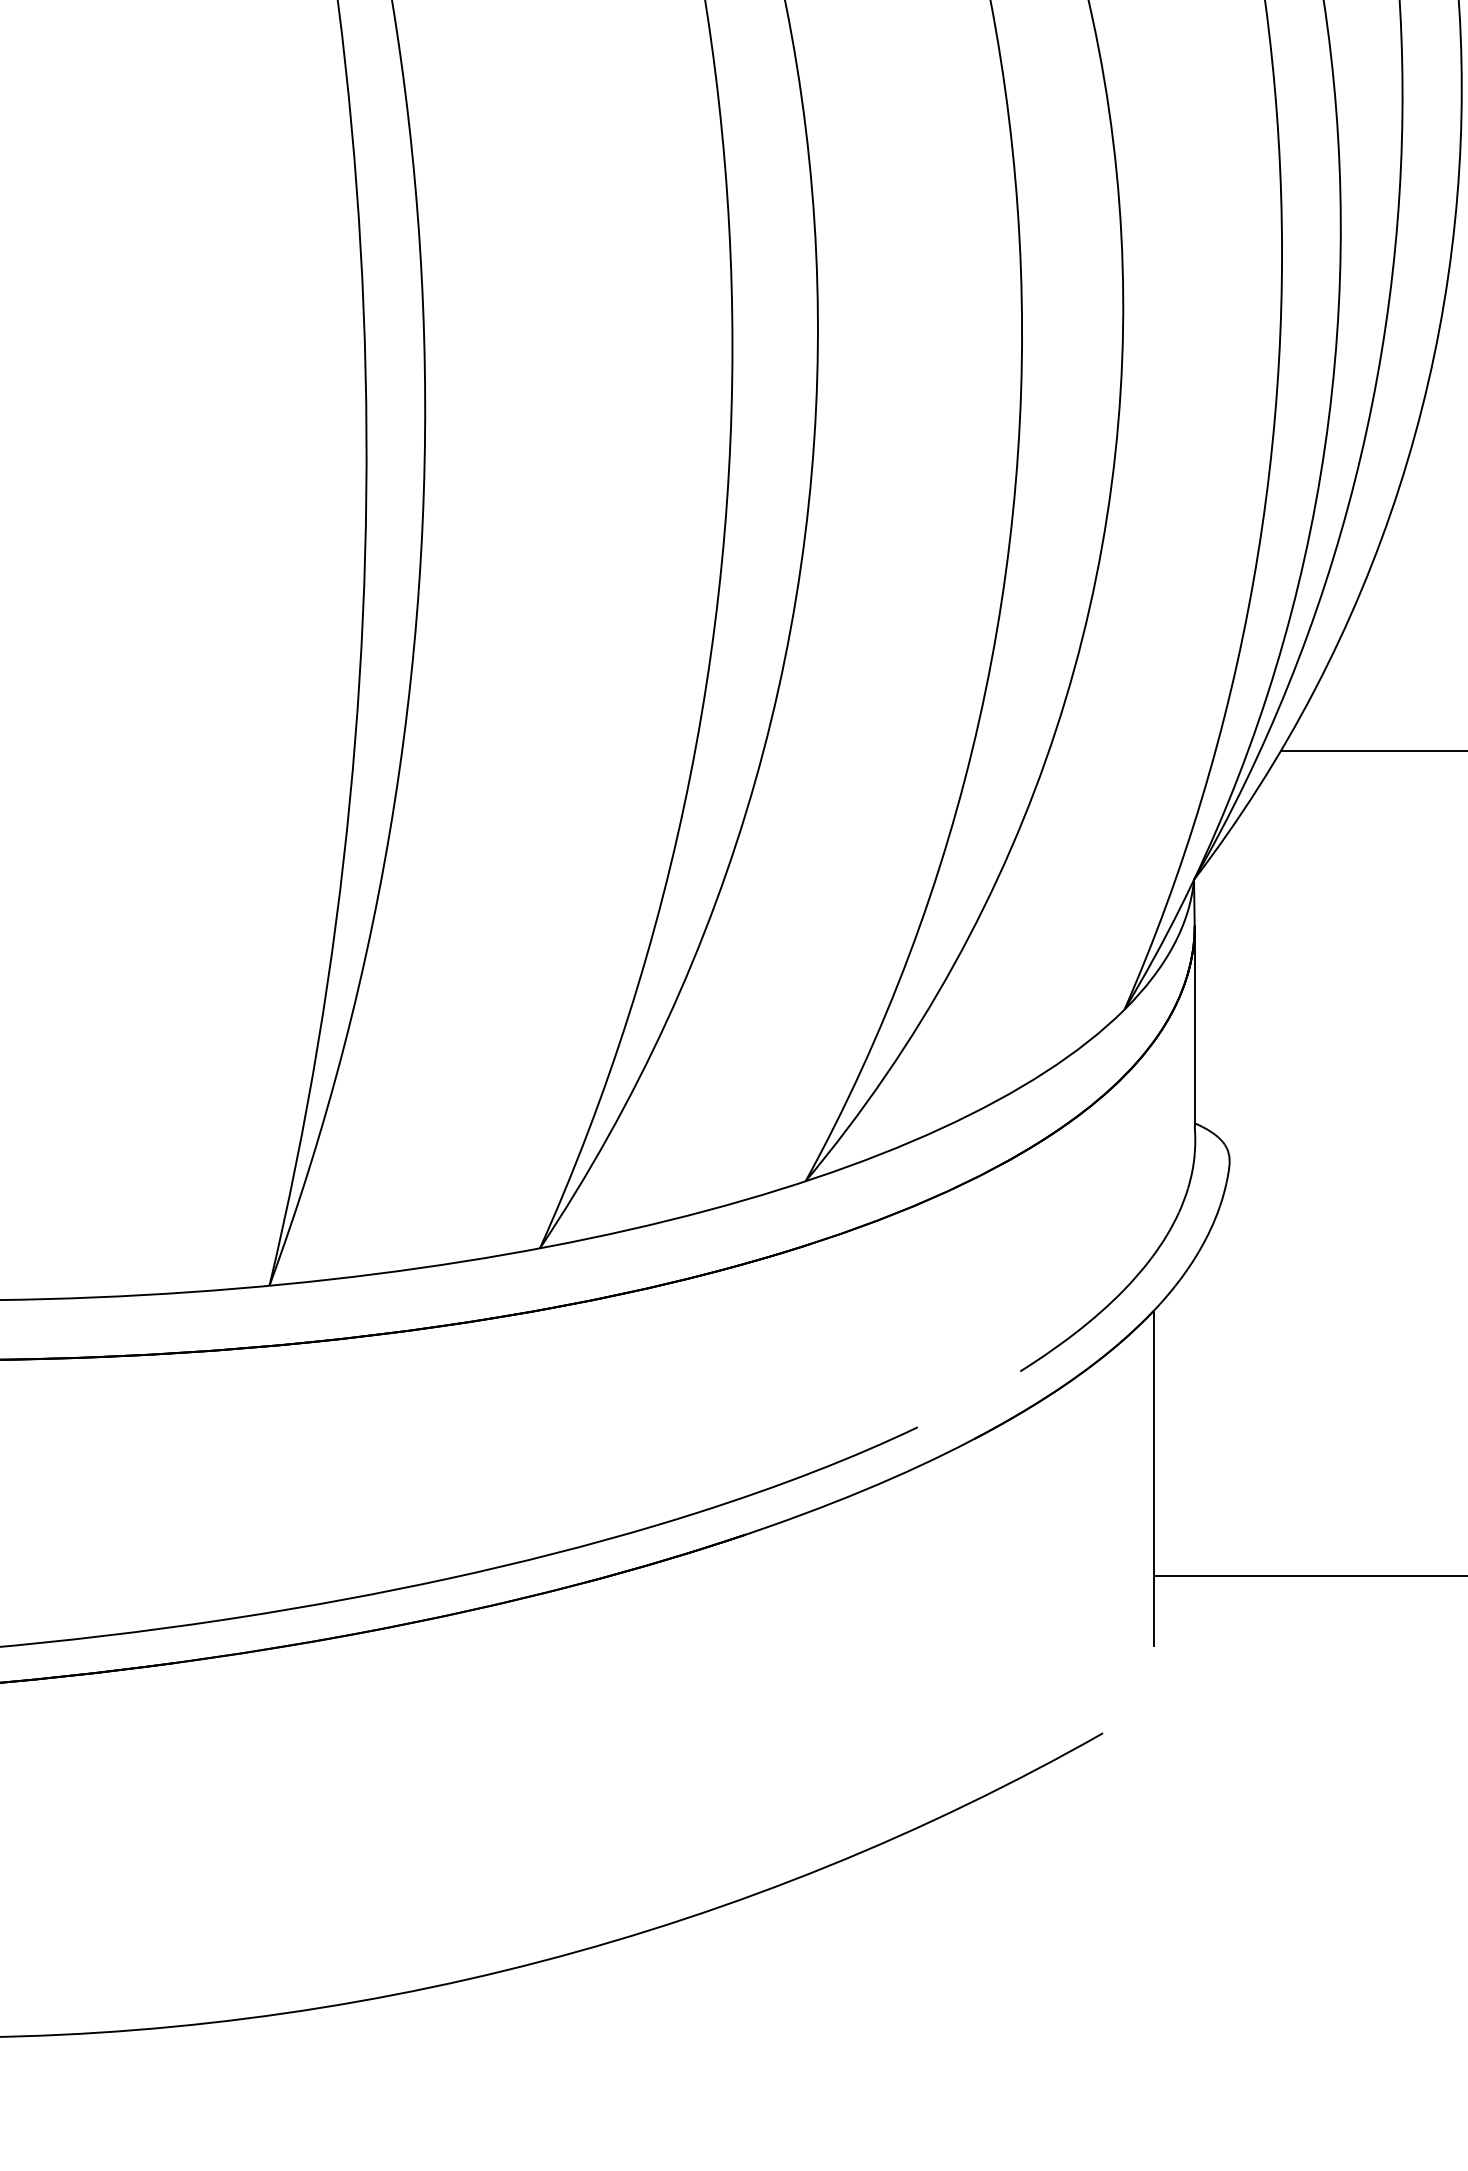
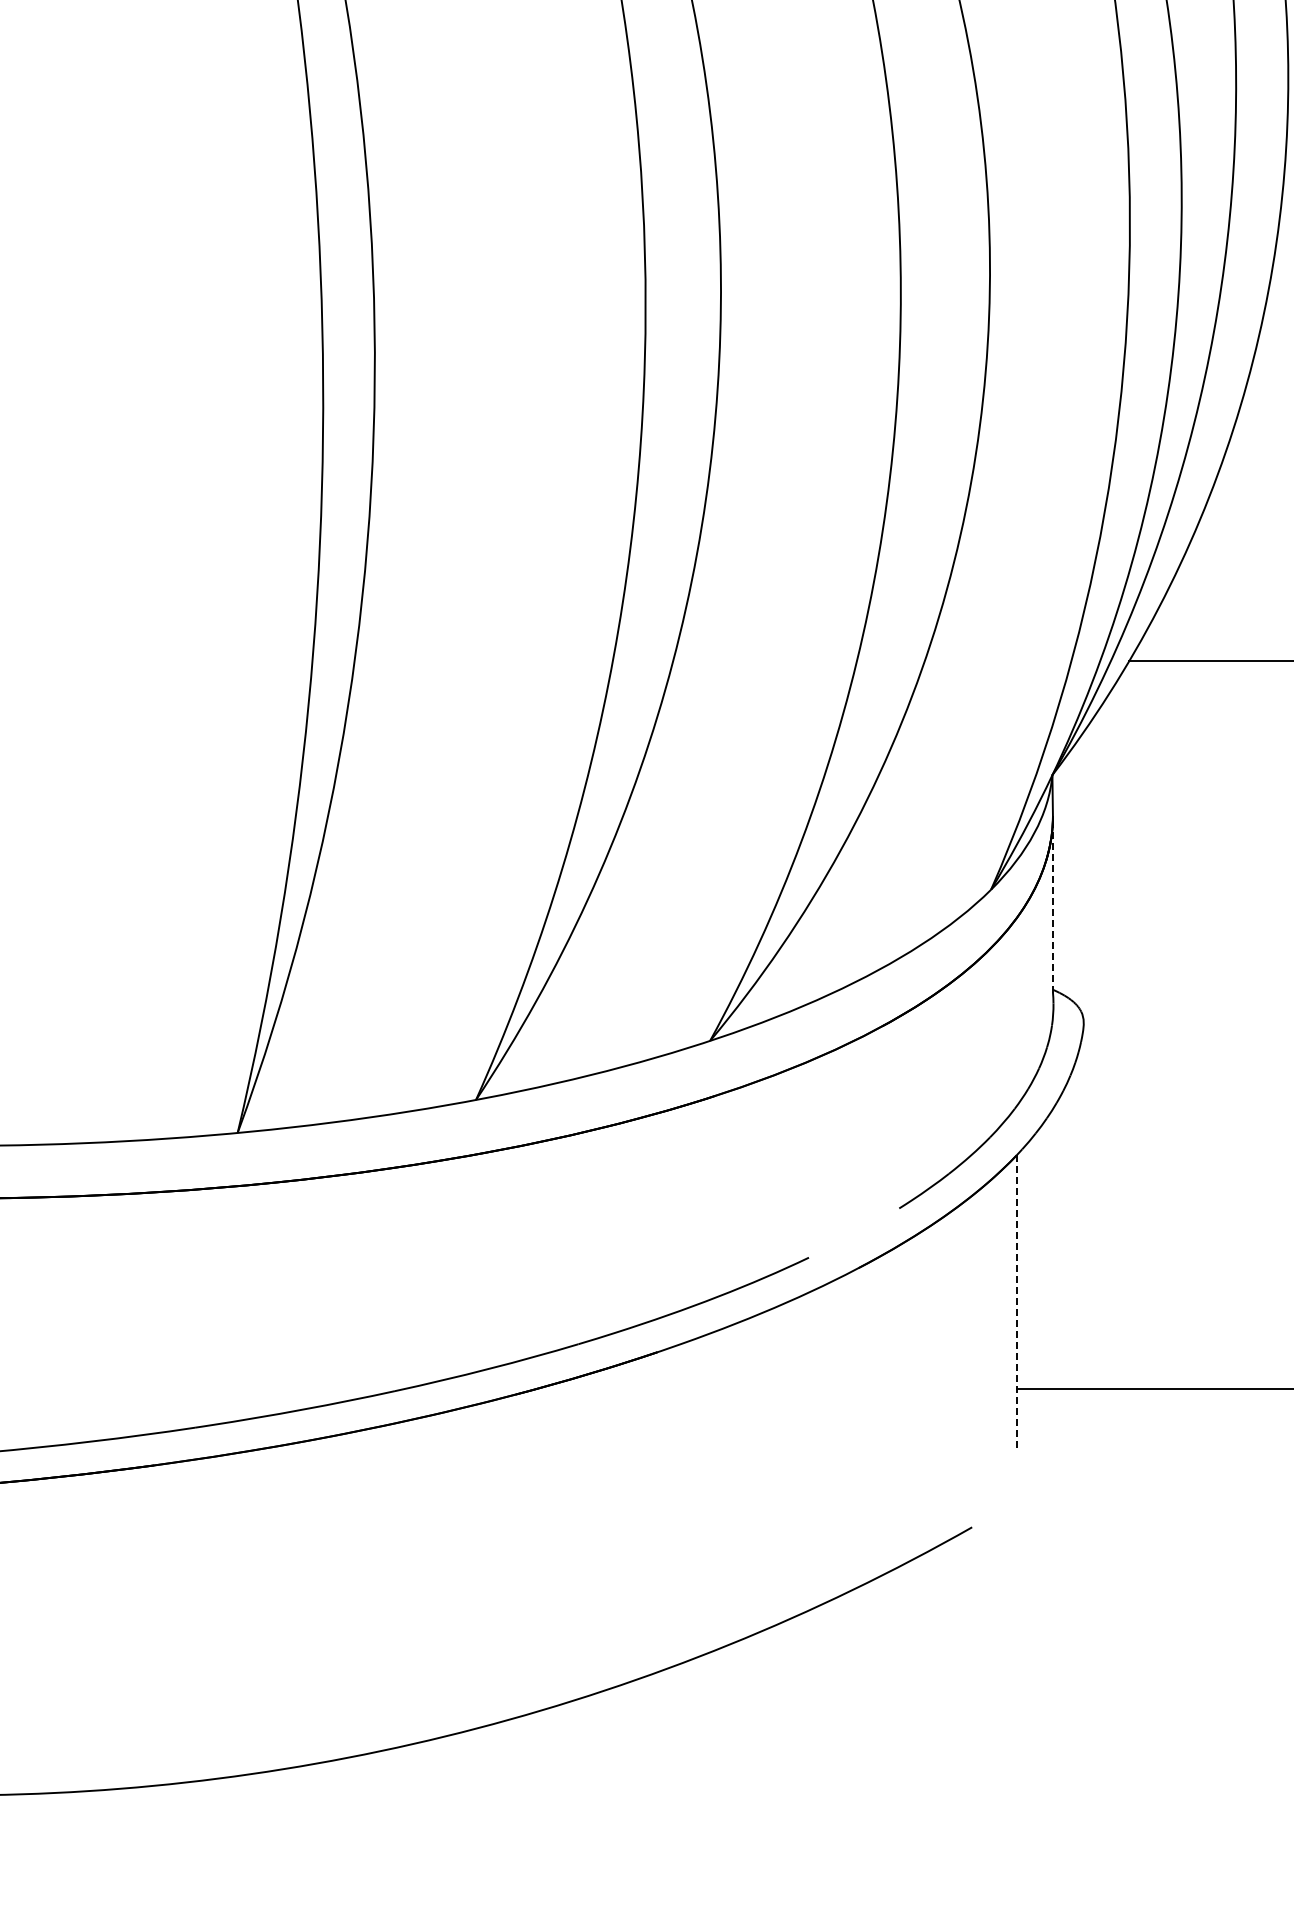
line: (1194, 1025) -> (1052, 903), solid -> dashed
line: (1153, 1478) -> (1016, 1302), solid -> dashed

